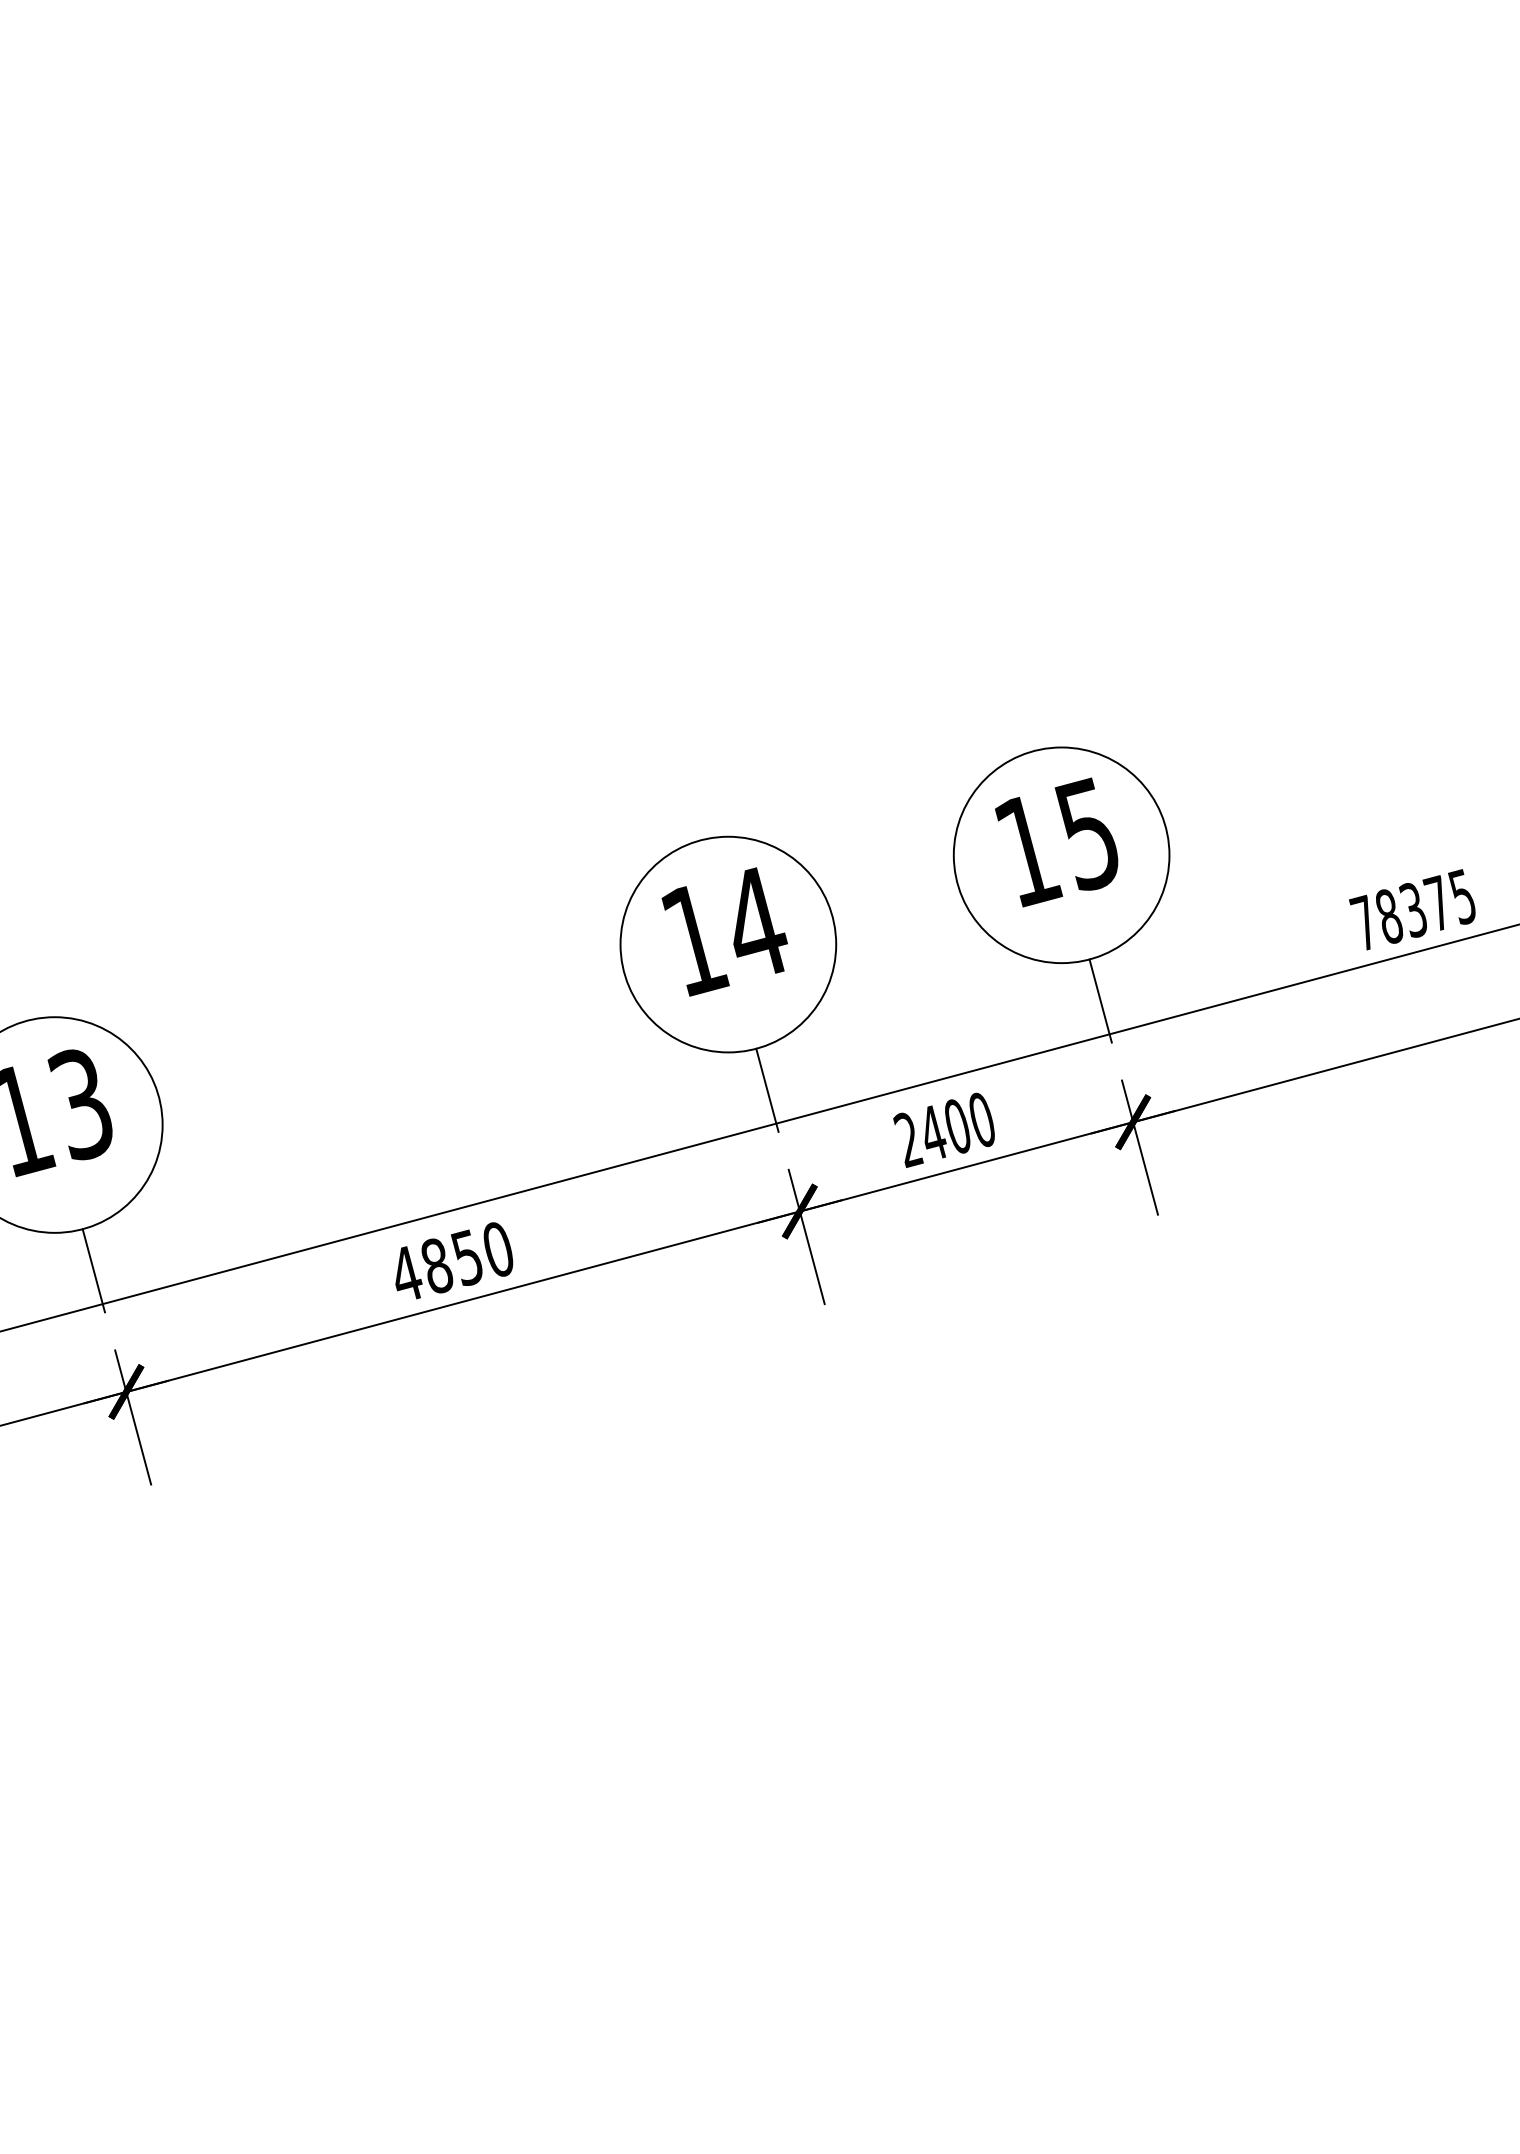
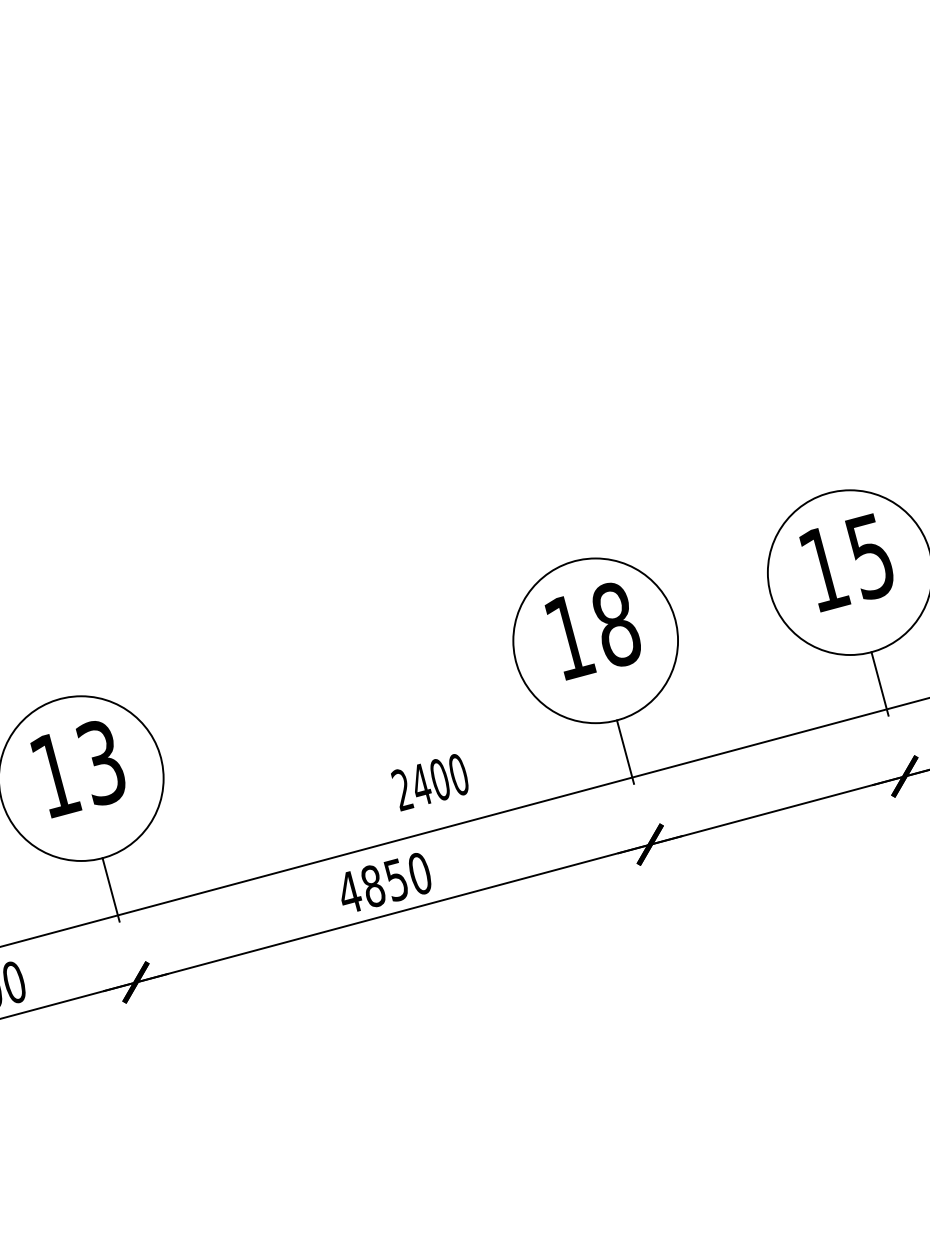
text: (755, 922) -> (616, 623), 14 -> 18
text: (943, 1129) -> (429, 782), moved
line: (1139, 1147) -> (909, 795), removed
line: (806, 1236) -> (655, 863), removed
line: (133, 1417) -> (141, 1001), removed

